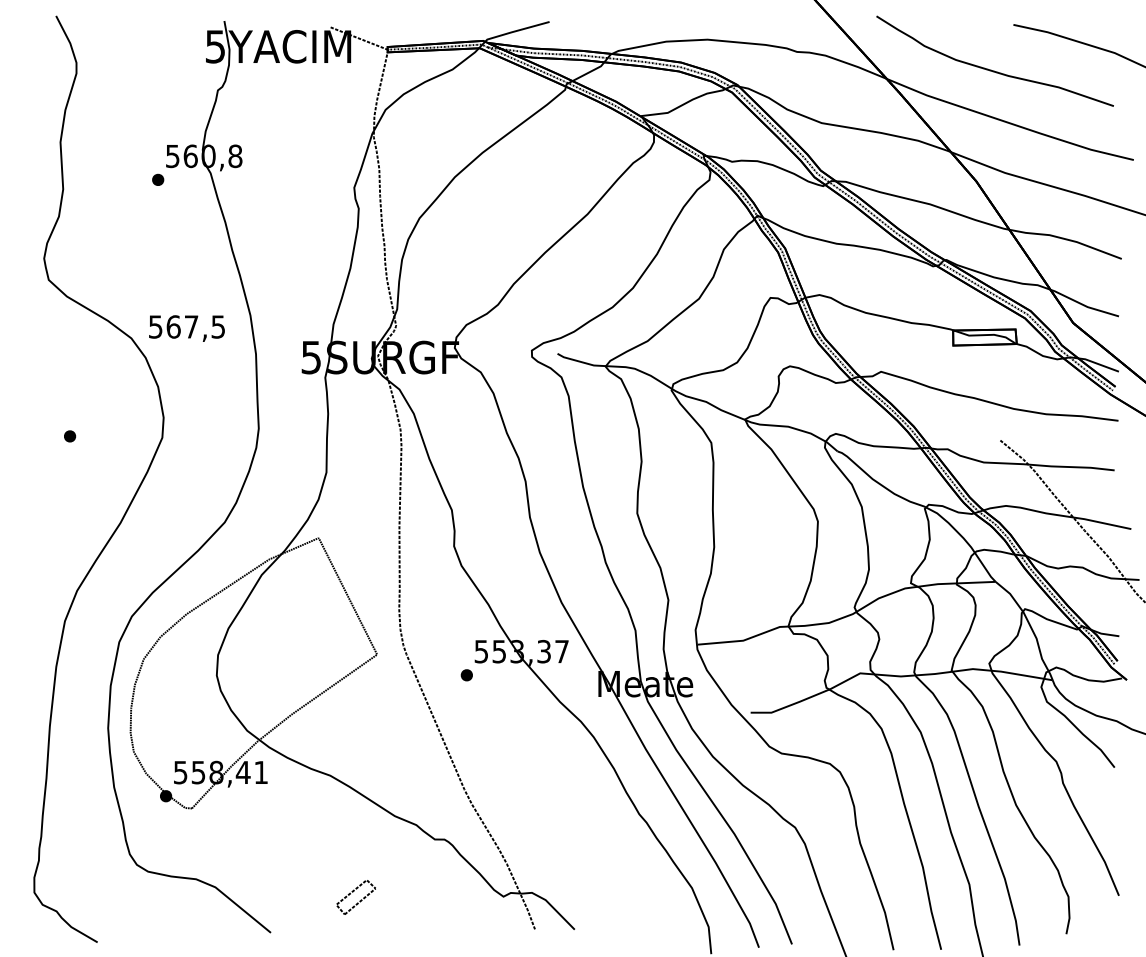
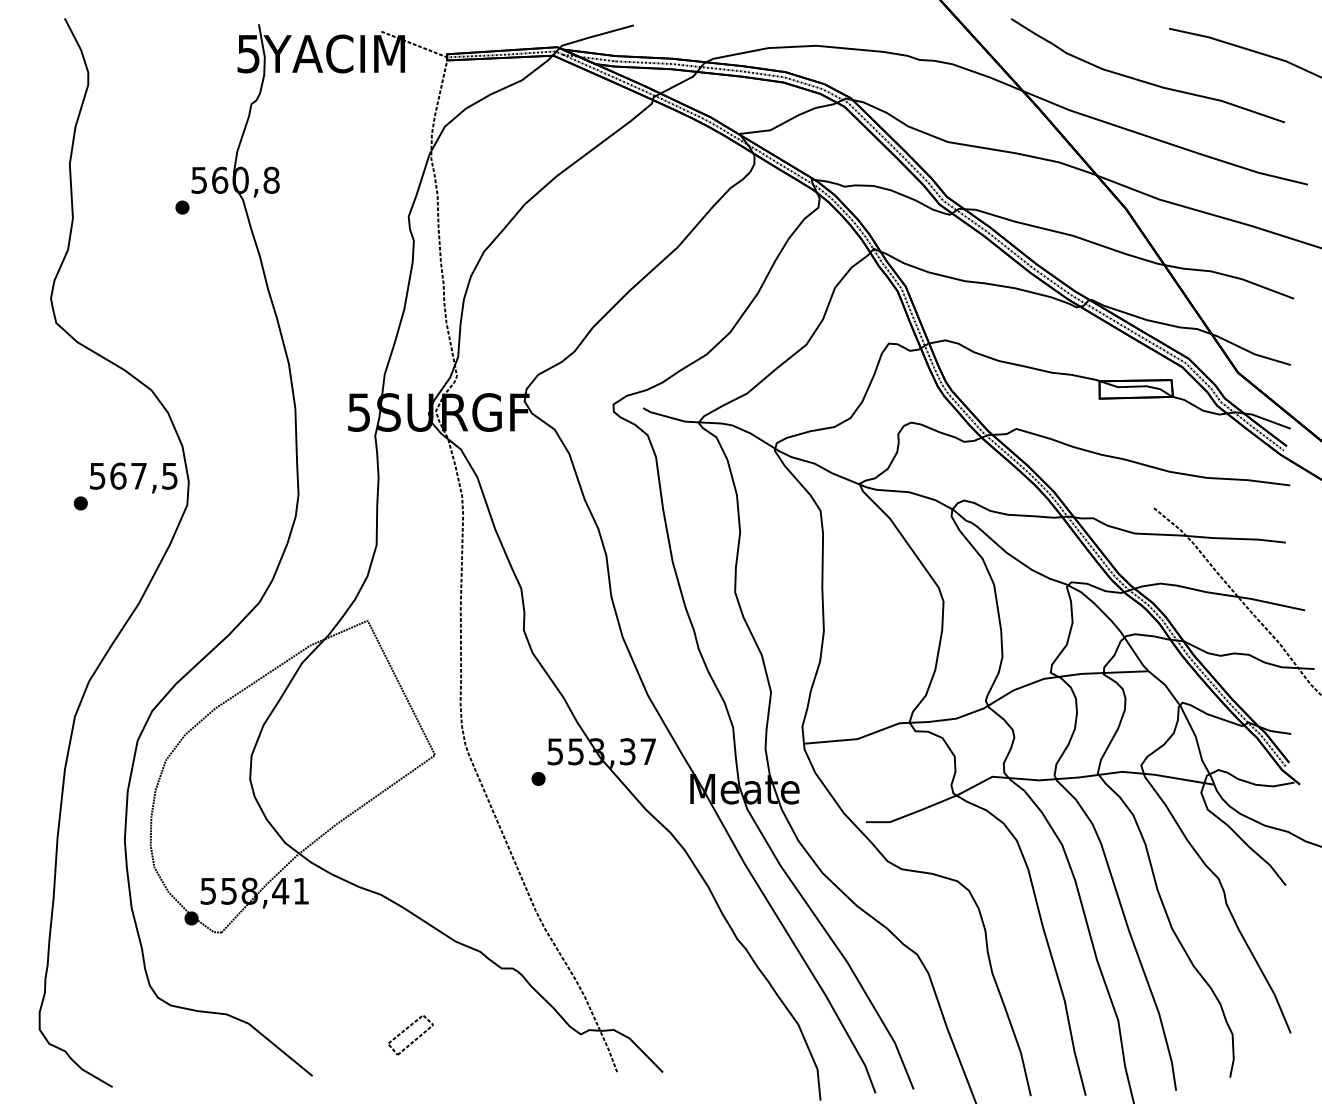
text: (186, 328) -> (133, 477), moved

